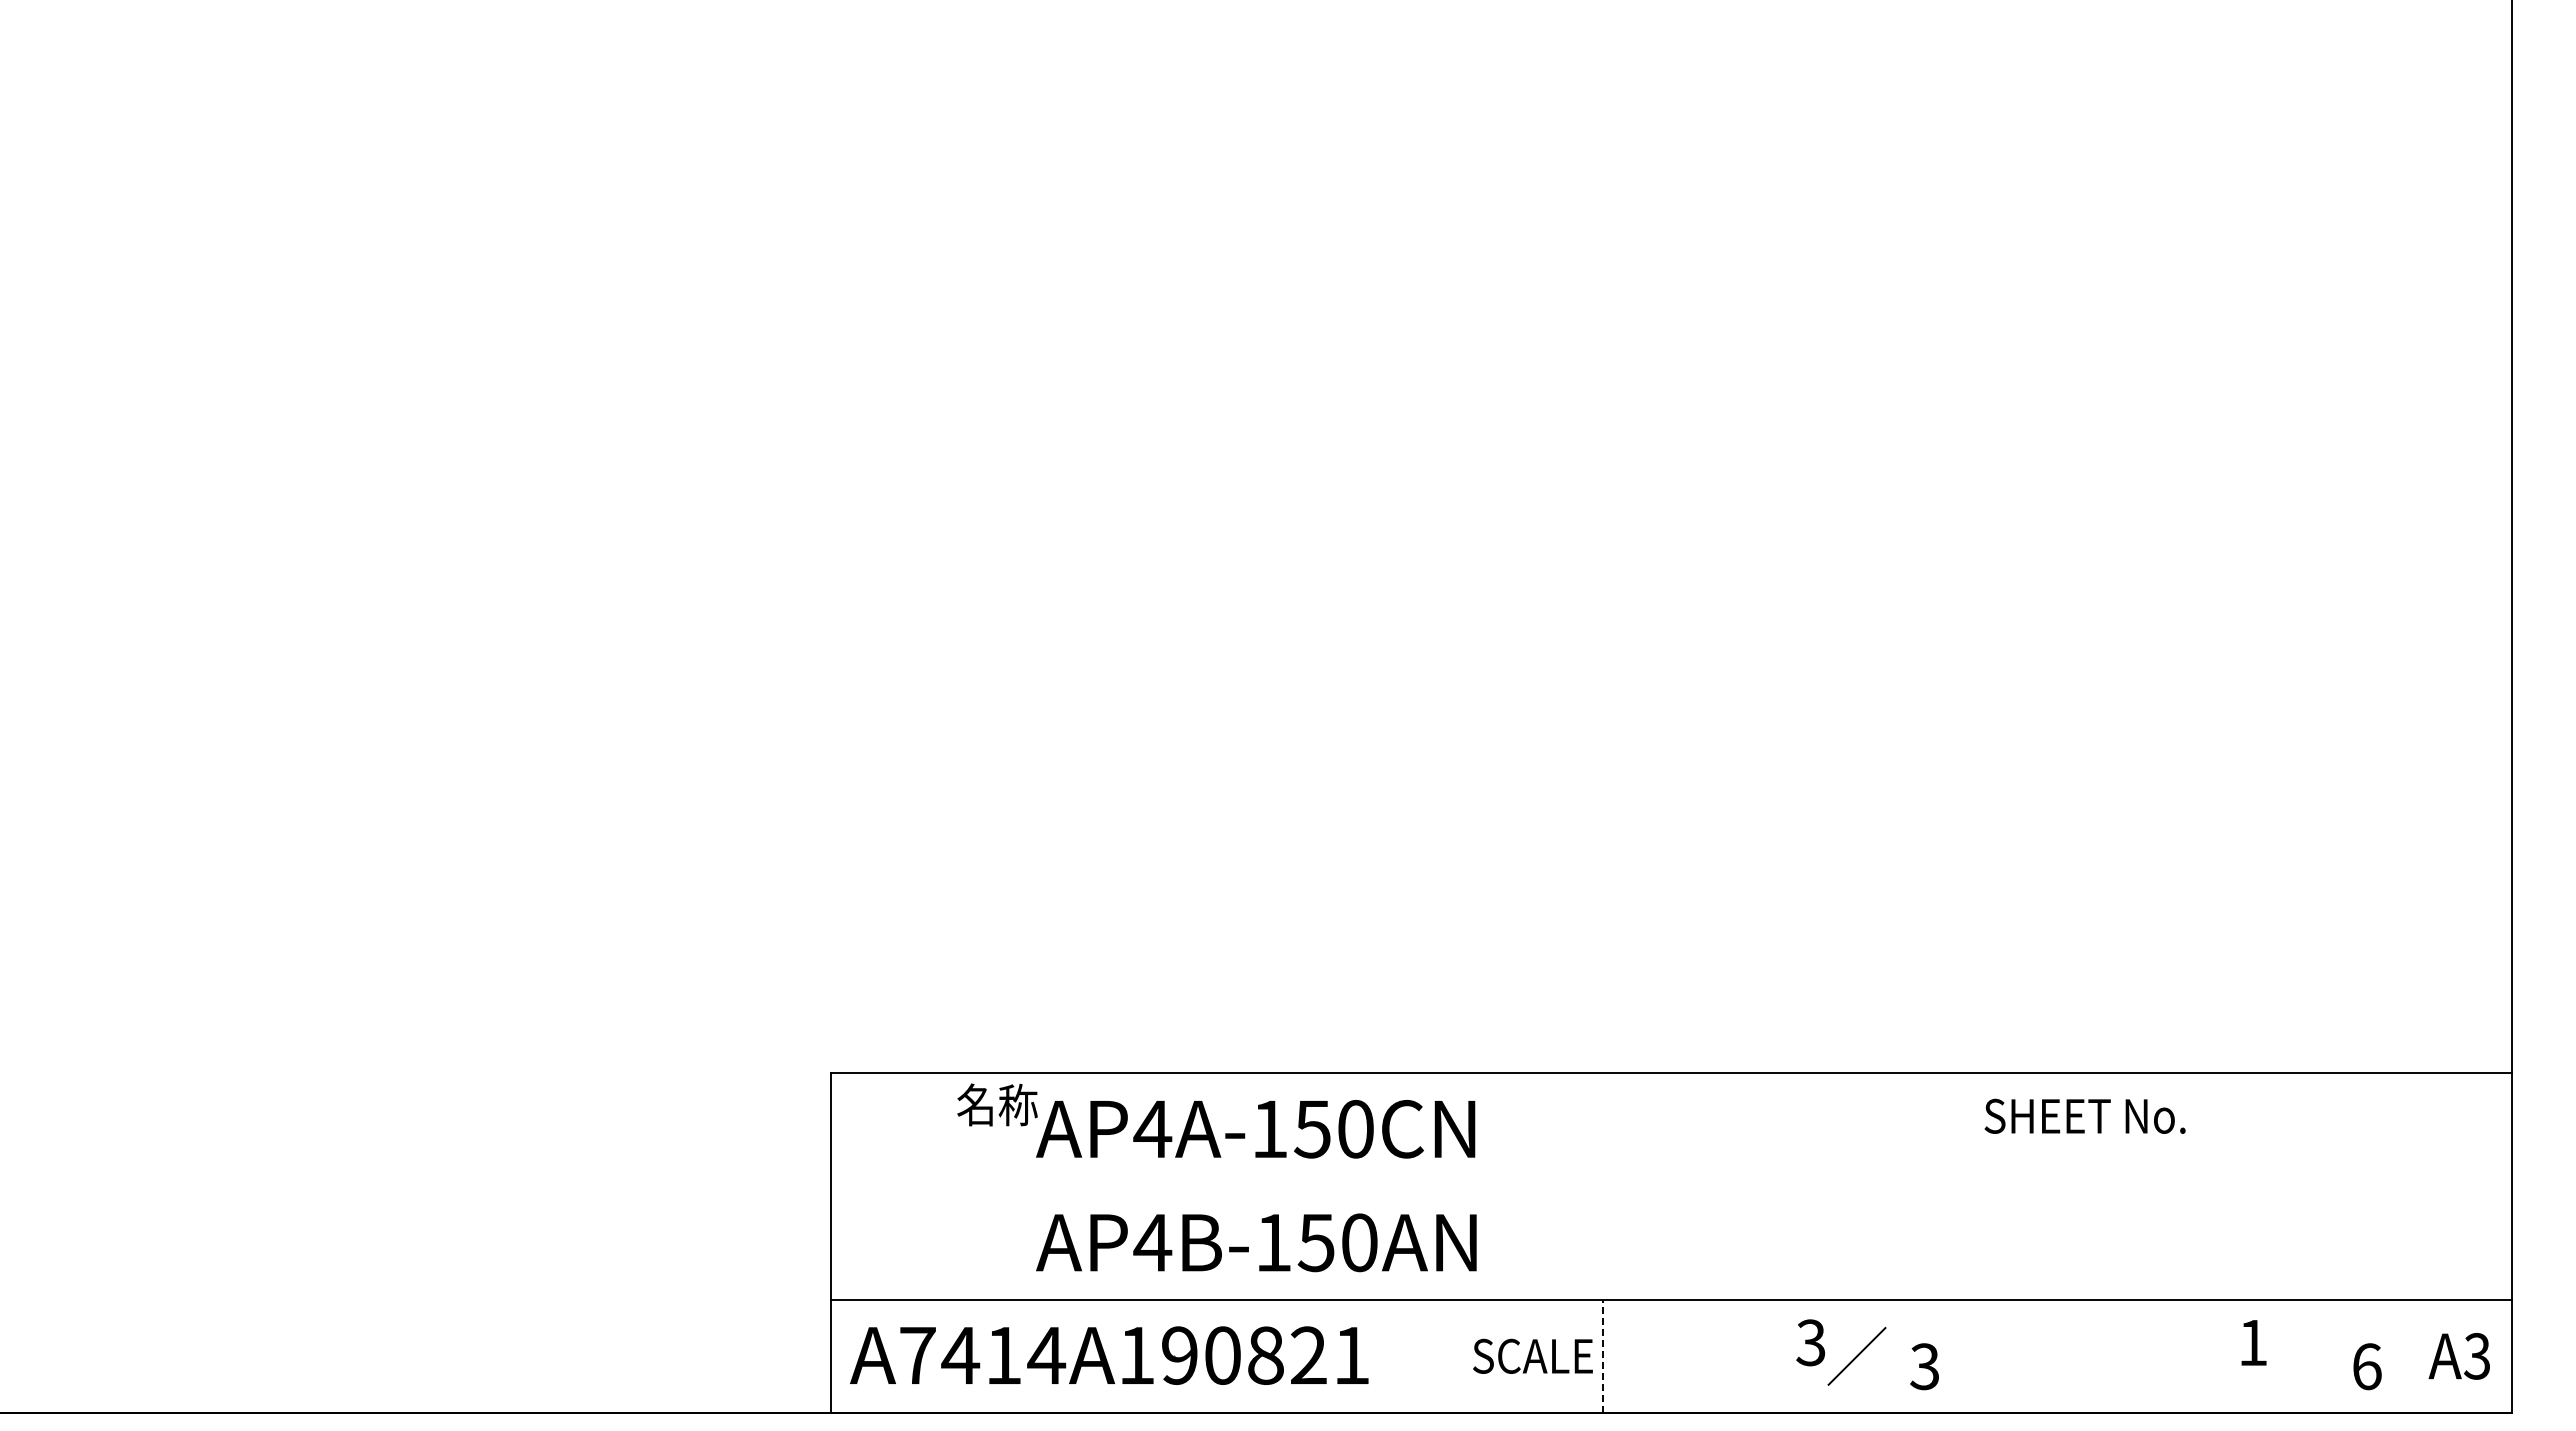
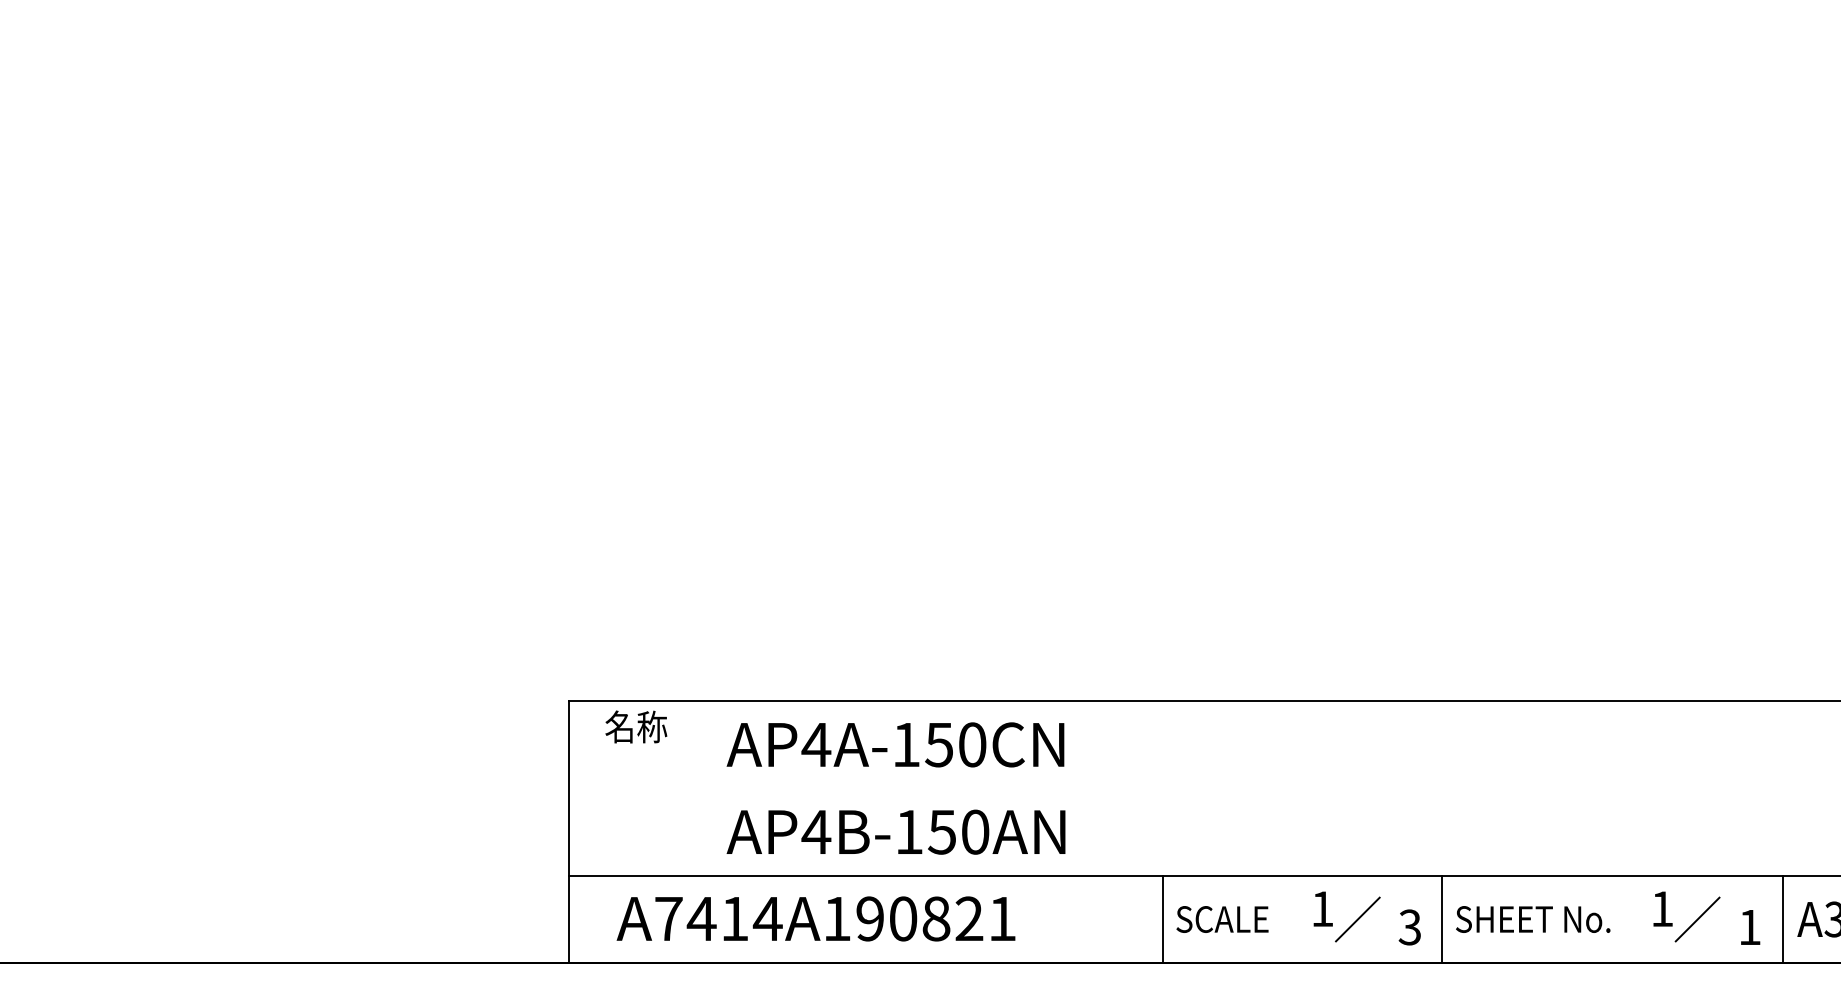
text: (997, 1104) -> (636, 726), moved
text: (2084, 1115) -> (1532, 918), moved
text: (1810, 1342) -> (1322, 908), 3 -> 1
part: (1109, 1355) -> (816, 918), moved
text: (1532, 1355) -> (1222, 918), moved
line: (1603, 1356) -> (1162, 919), dashed -> solid
line: (1966, 1356) -> (1442, 919), added
line: (2298, 1356) -> (1697, 919), added
line: (2409, 1356) -> (1782, 919), added
text: (2367, 1366) -> (1750, 927), 6 -> 1

